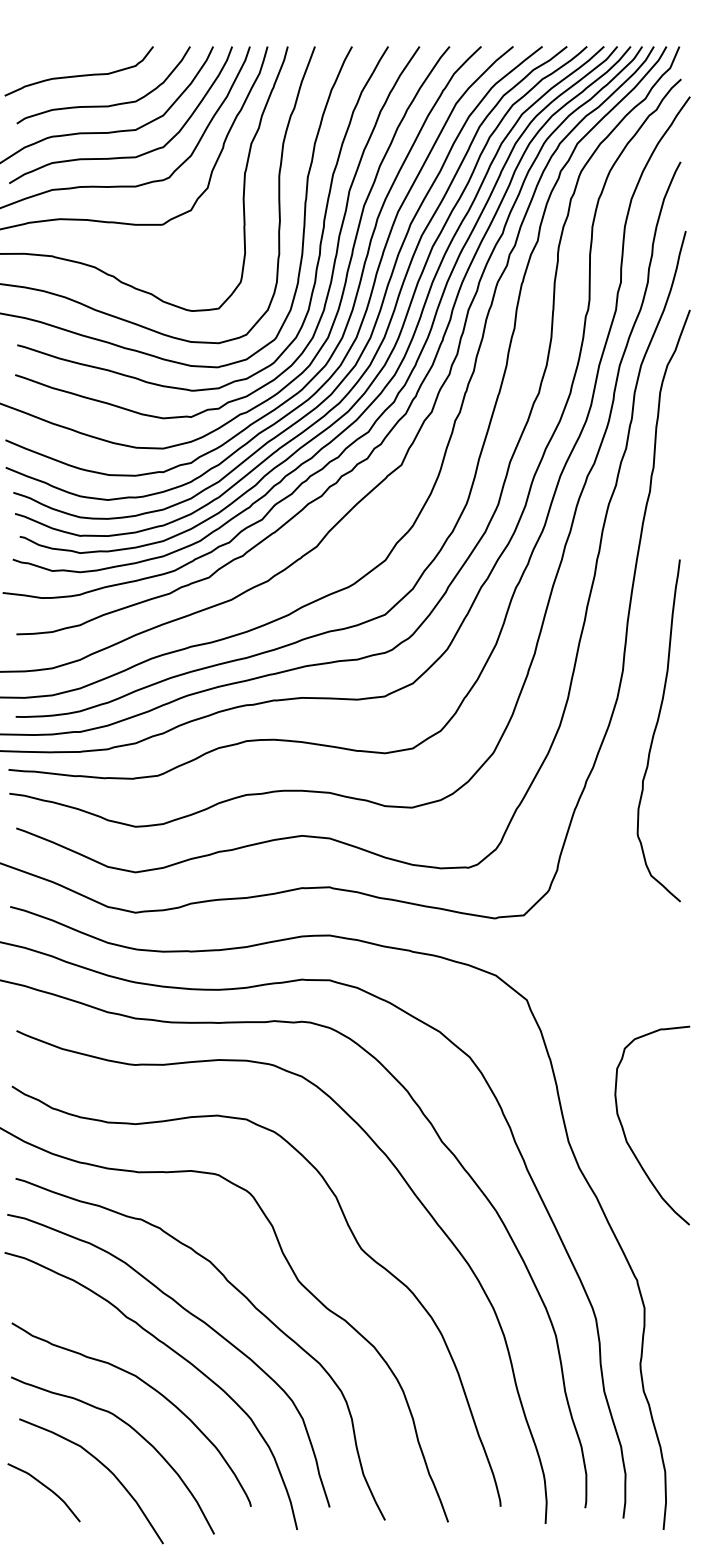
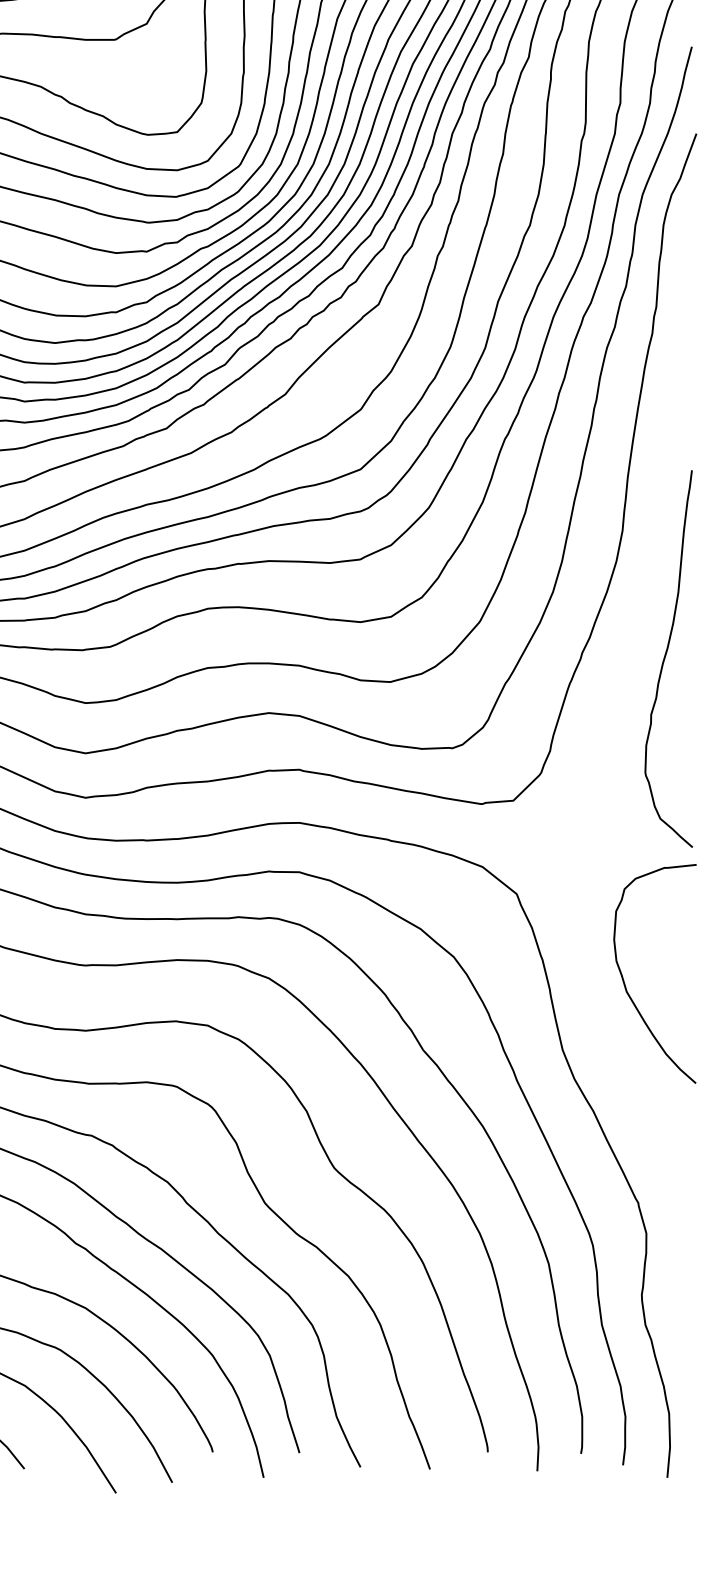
curve: (656, 729) -> (666, 657), moved
curve: (625, 1133) -> (625, 982), moved

